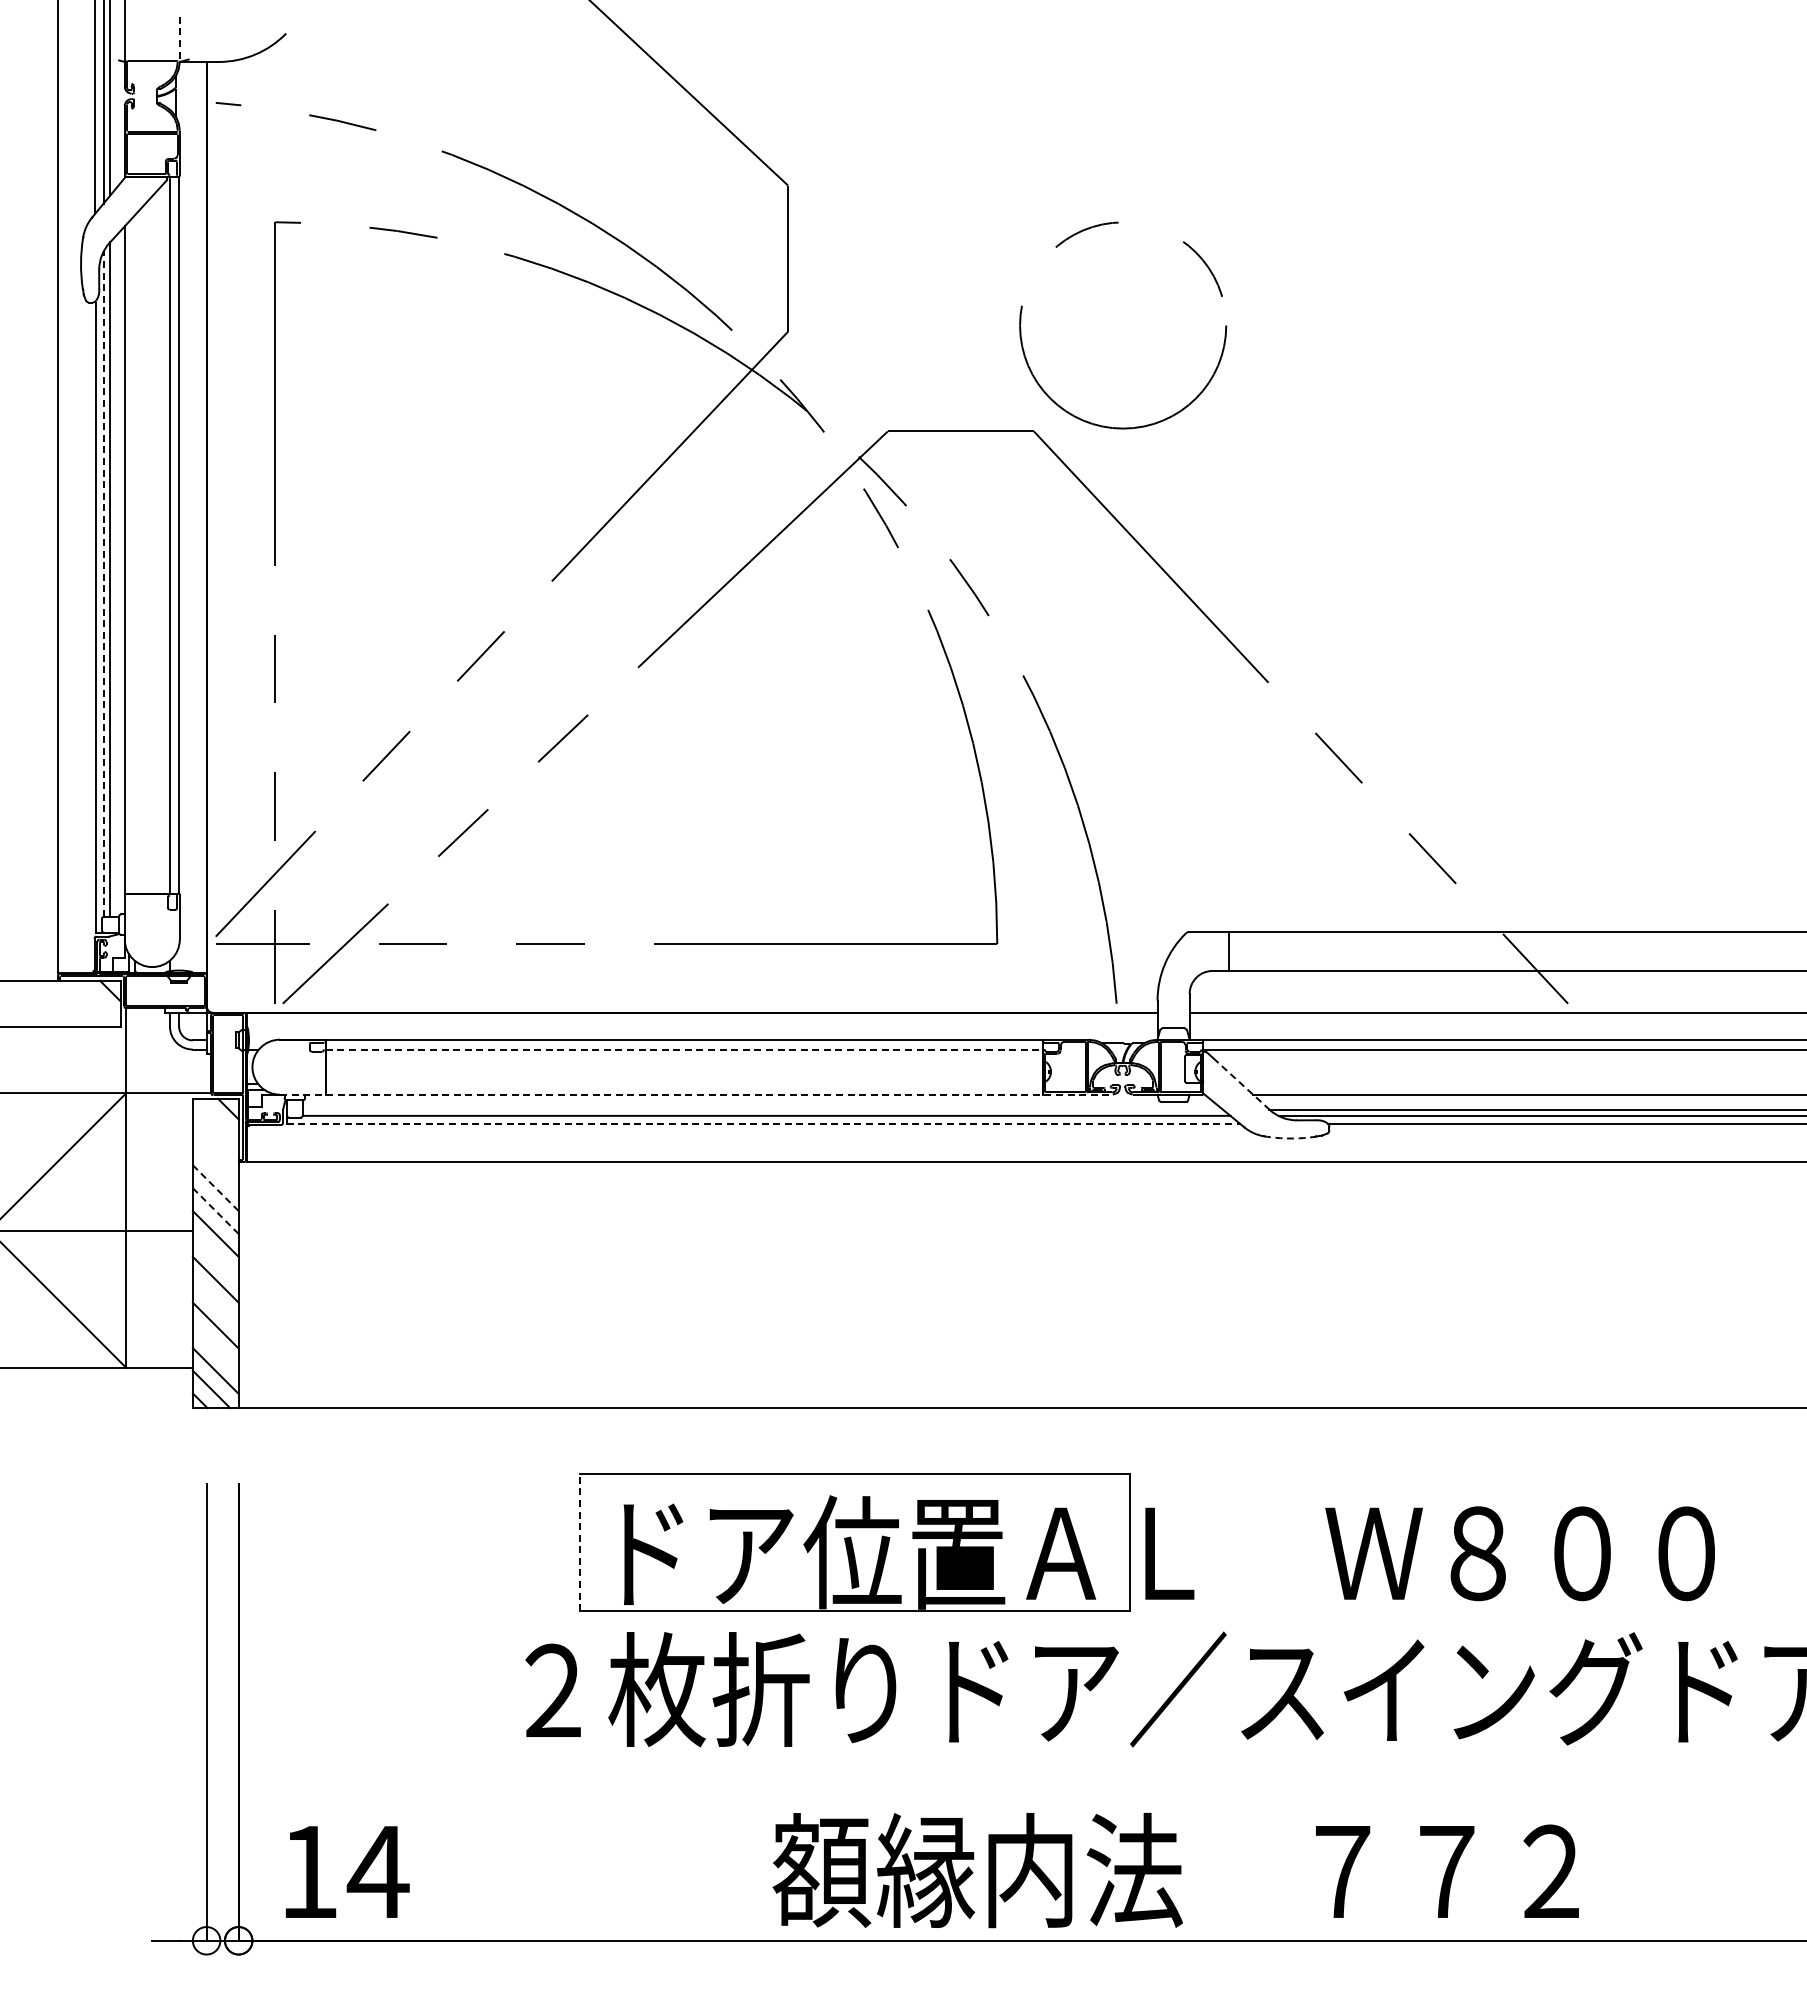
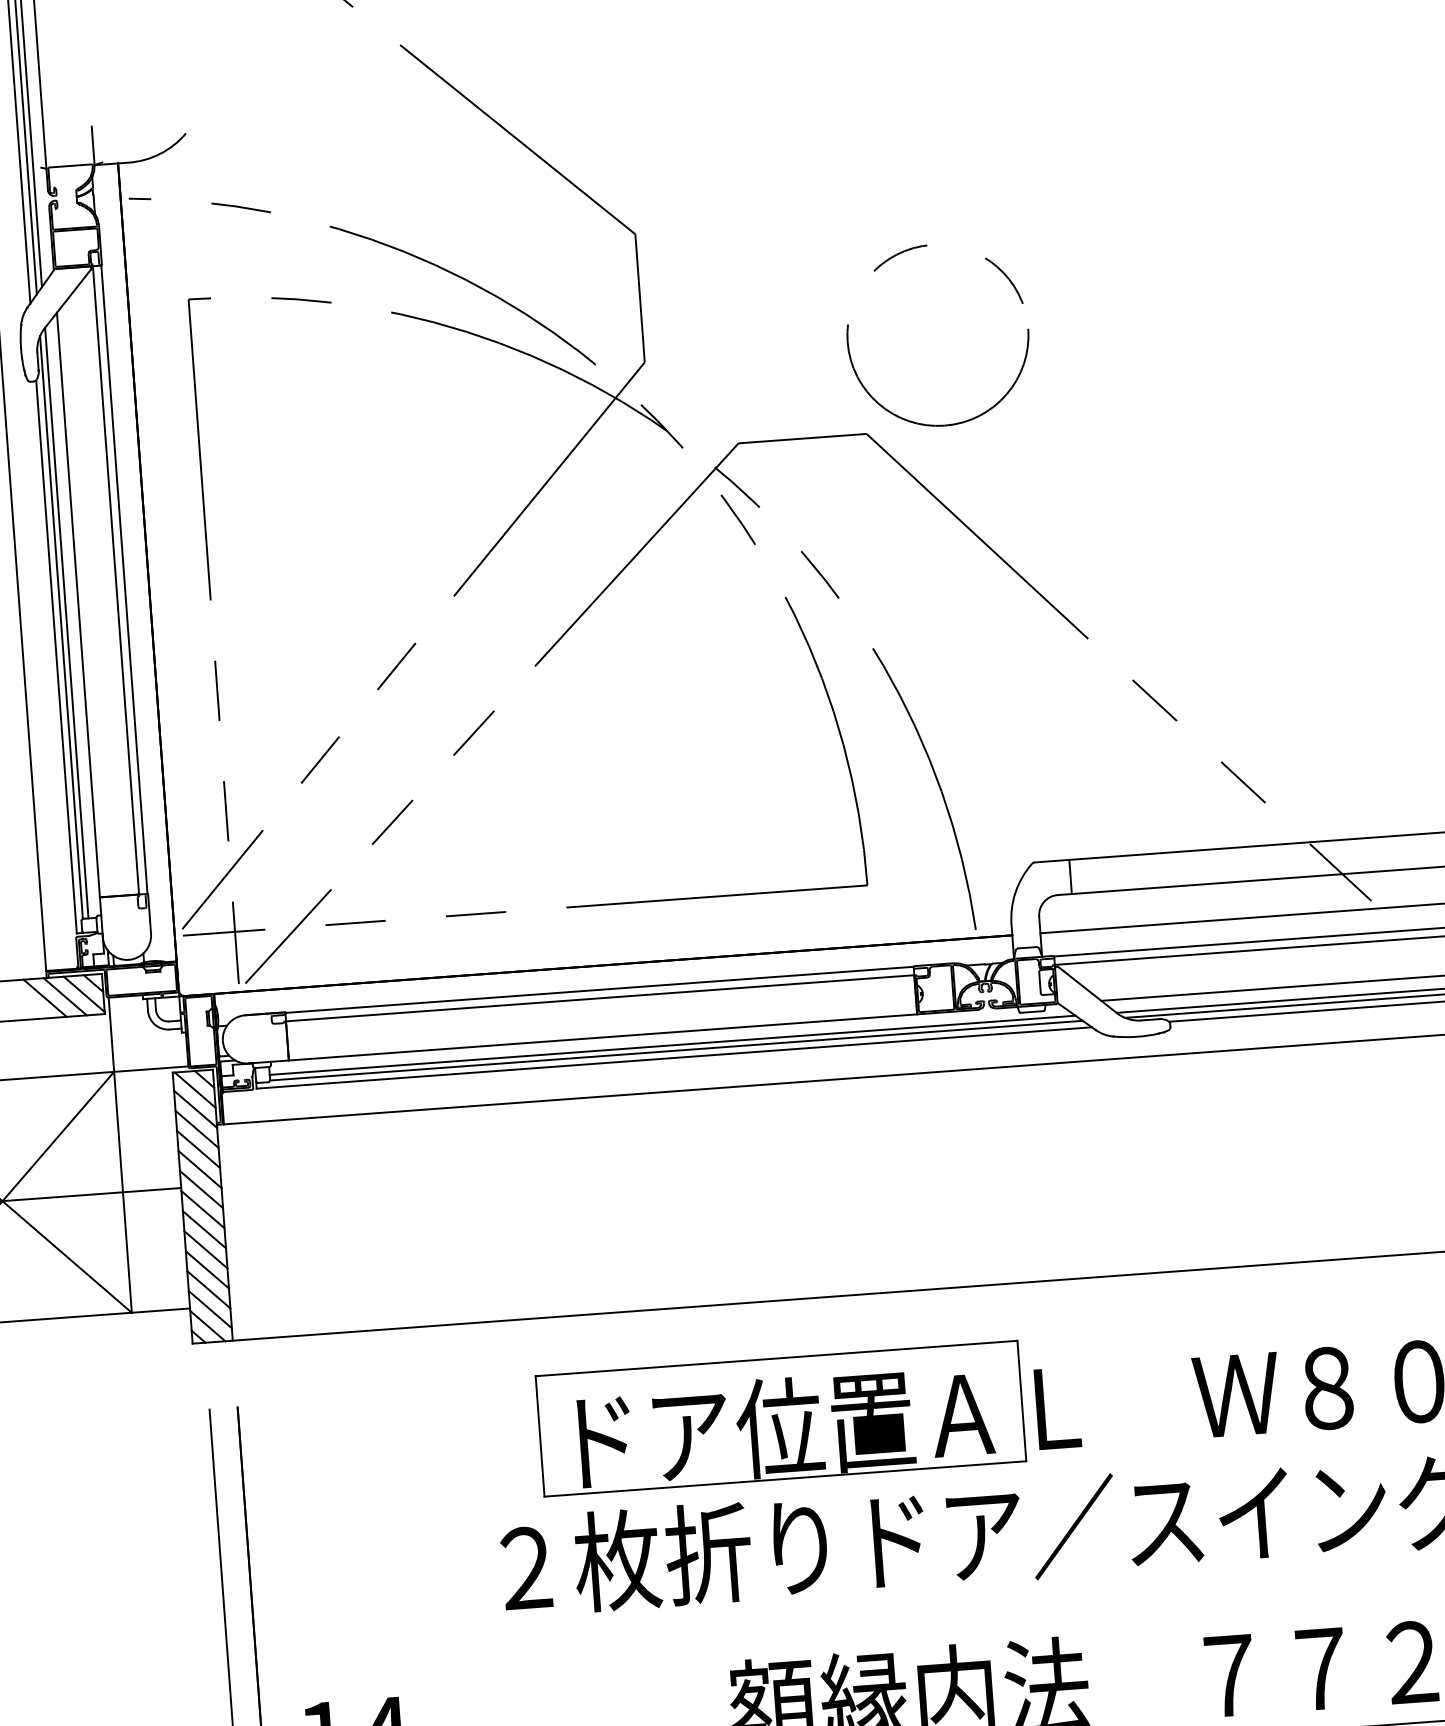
line: (179, 39) -> (92, 145), dashed -> solid
line: (103, 584) -> (61, 627), dashed -> solid
line: (98, 1002) -> (83, 994), added
line: (54, 1003) -> (45, 998), added
line: (77, 1003) -> (65, 996), added
line: (684, 1050) -> (600, 998), dashed -> solid
line: (1241, 1084) -> (1090, 992), dashed -> solid
line: (696, 1094) -> (613, 1036), dashed -> solid
line: (762, 1109) -> (672, 1045), added
line: (216, 1120) -> (194, 1090), added
line: (763, 1123) -> (674, 1057), dashed -> solid
arc: (1290, 1138) -> (1136, 1036), dashed -> solid
line: (215, 1142) -> (195, 1109), added
line: (215, 1165) -> (196, 1129), added
line: (215, 1187) -> (198, 1148), dashed -> solid
line: (215, 1210) -> (199, 1169), dashed -> solid
line: (215, 1256) -> (202, 1209), added
line: (215, 1302) -> (205, 1249), added
line: (215, 1348) -> (208, 1289), added
line: (579, 1542) -> (539, 1436), dashed -> solid

